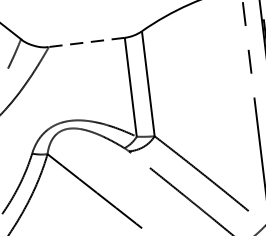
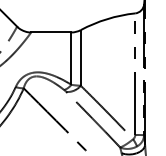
line: (85, 42) -> (50, 32), dashed -> solid

